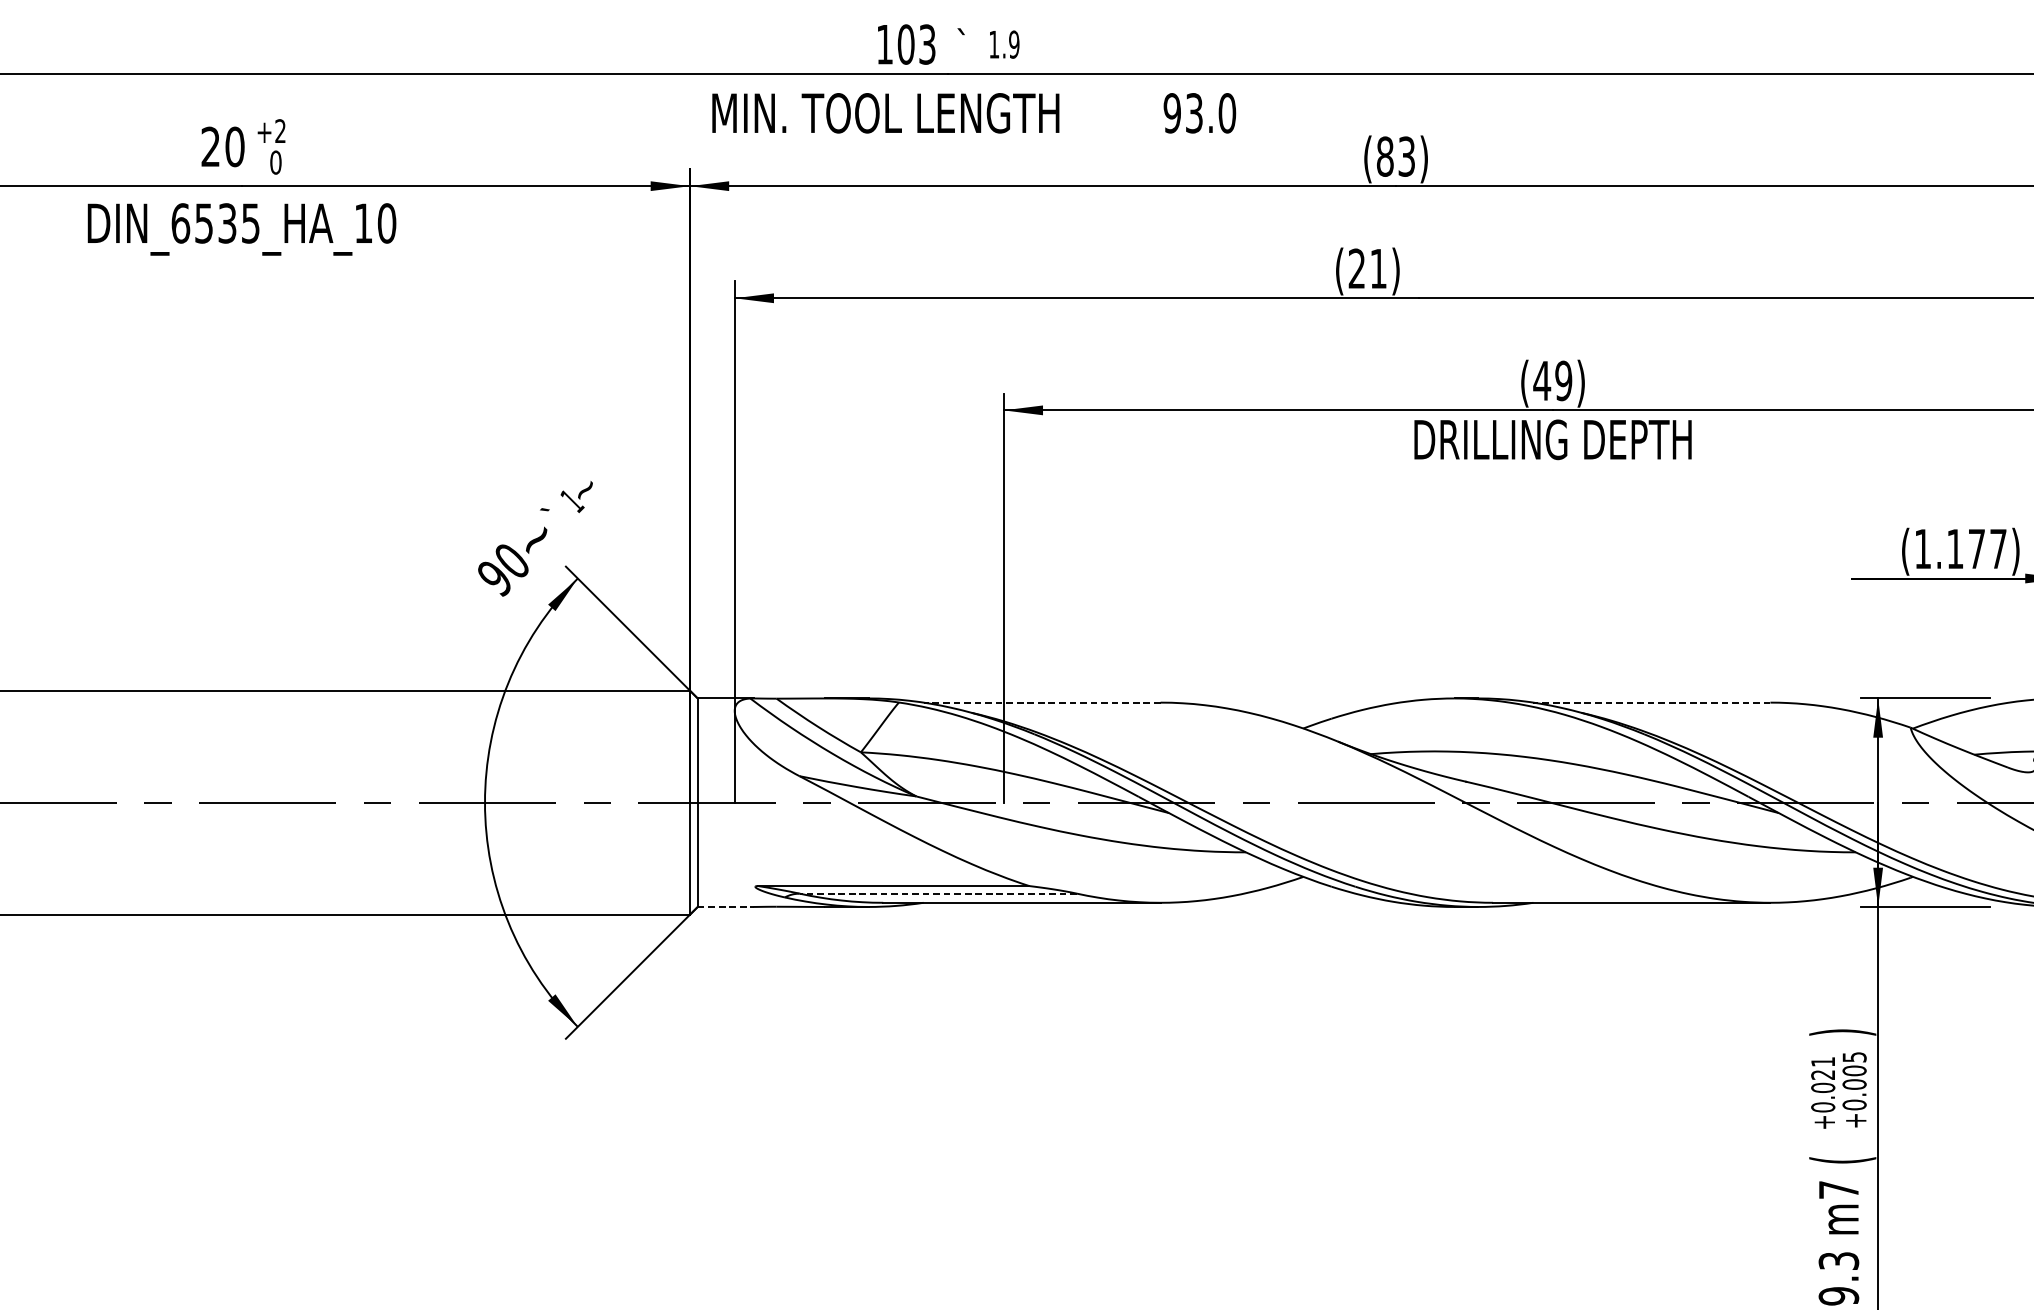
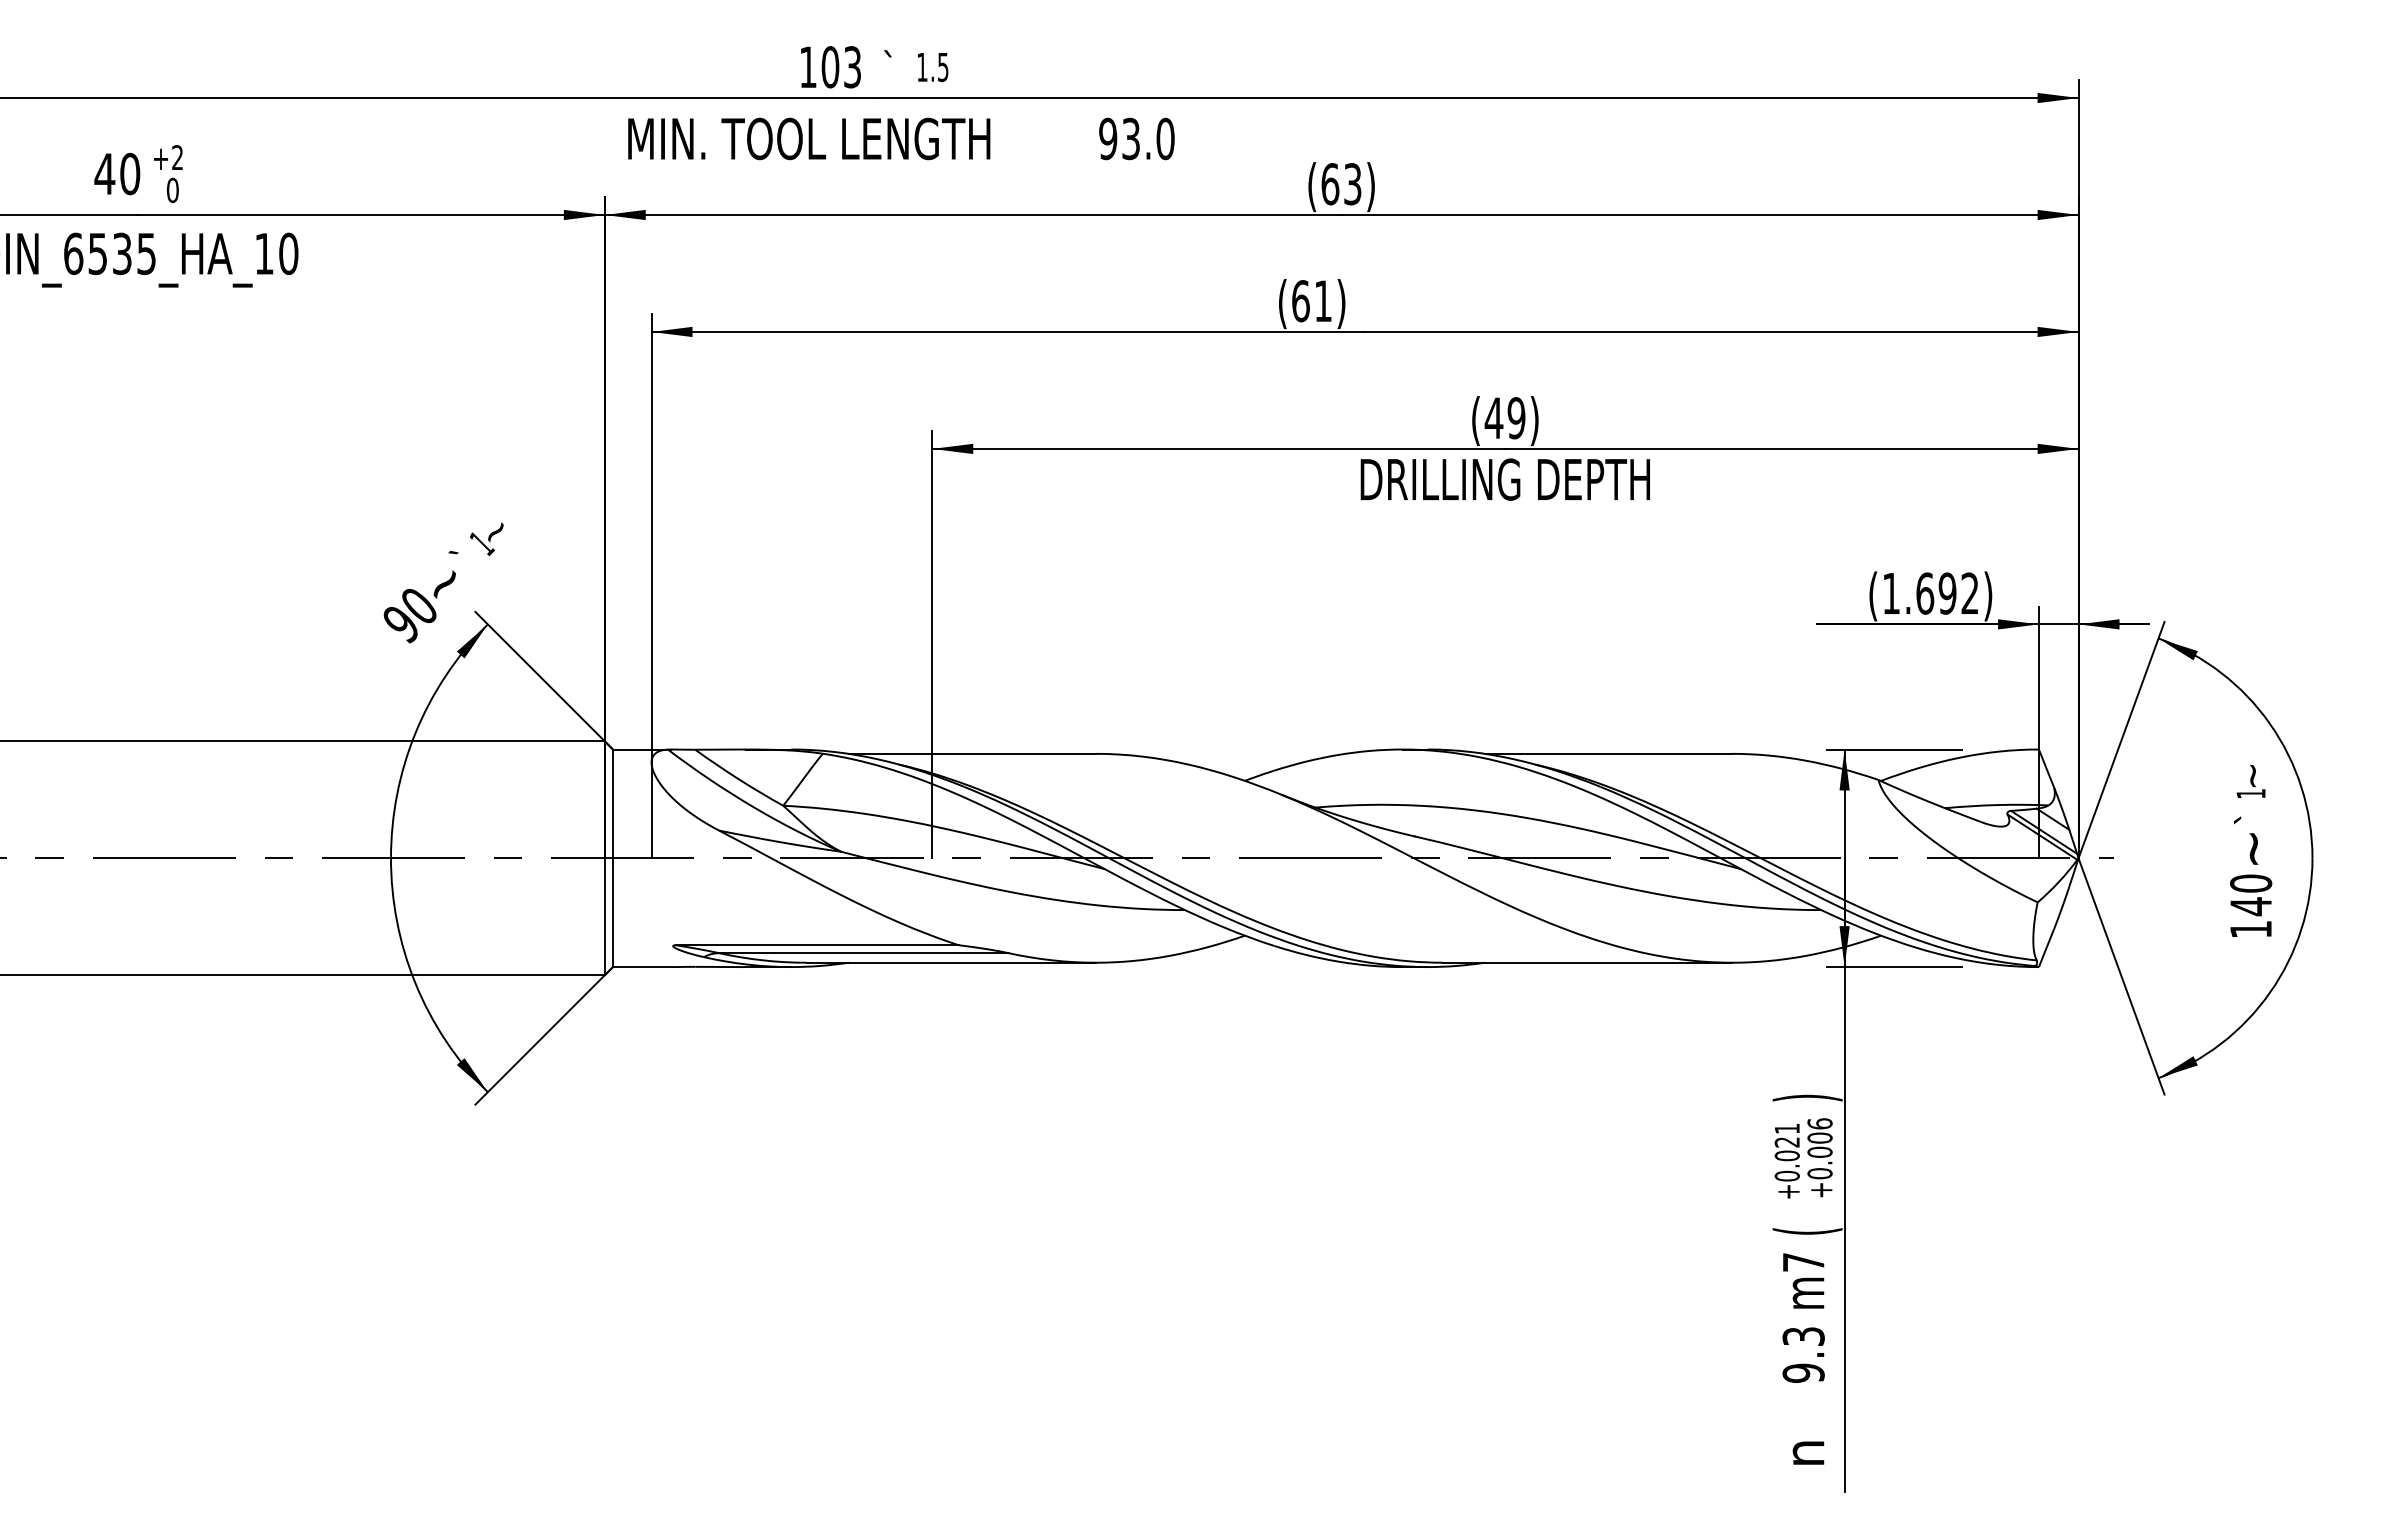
text: (1013, 43) -> (942, 66), 1.9 -> 1.5
text: (210, 146) -> (104, 173), 20 -> 40
text: (1385, 156) -> (1330, 184), (83) -> (63)
text: (1356, 269) -> (1300, 301), (21) -> (61)
text: (1976, 548) -> (1947, 593), (1.177) -> (1.692)
line: (1042, 702) -> (972, 753), dashed -> solid
line: (1651, 702) -> (1608, 753), dashed -> solid
line: (937, 893) -> (863, 953), dashed -> solid
line: (726, 907) -> (642, 967), dashed -> solid
text: (1854, 1056) -> (1819, 1123), +0.005 -> +0.006

